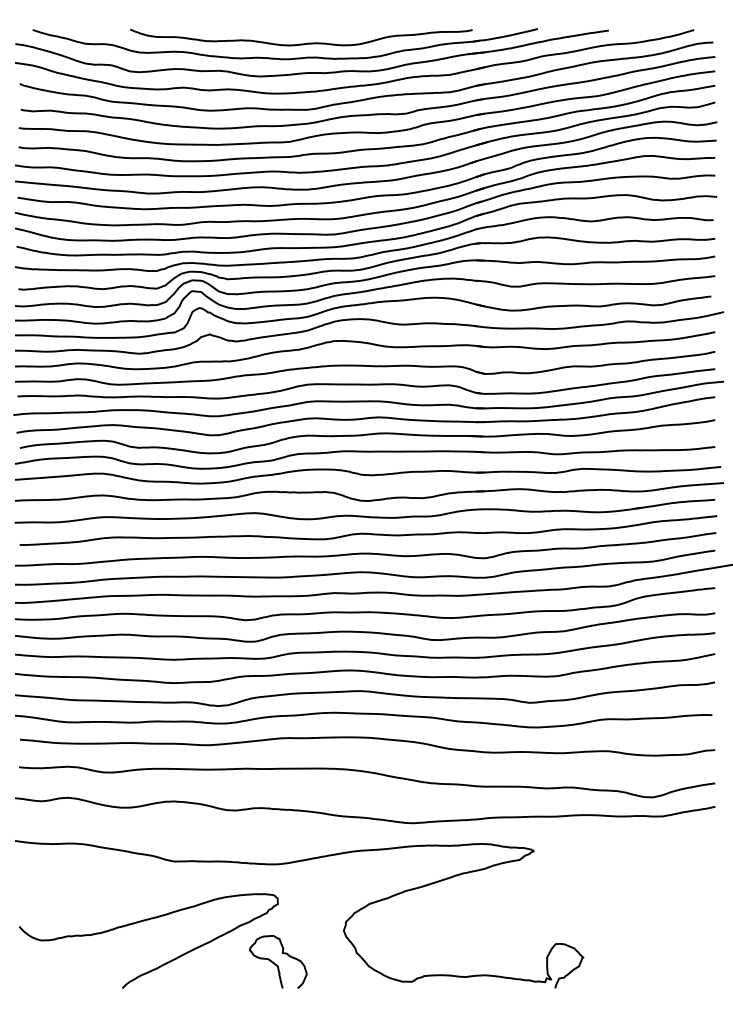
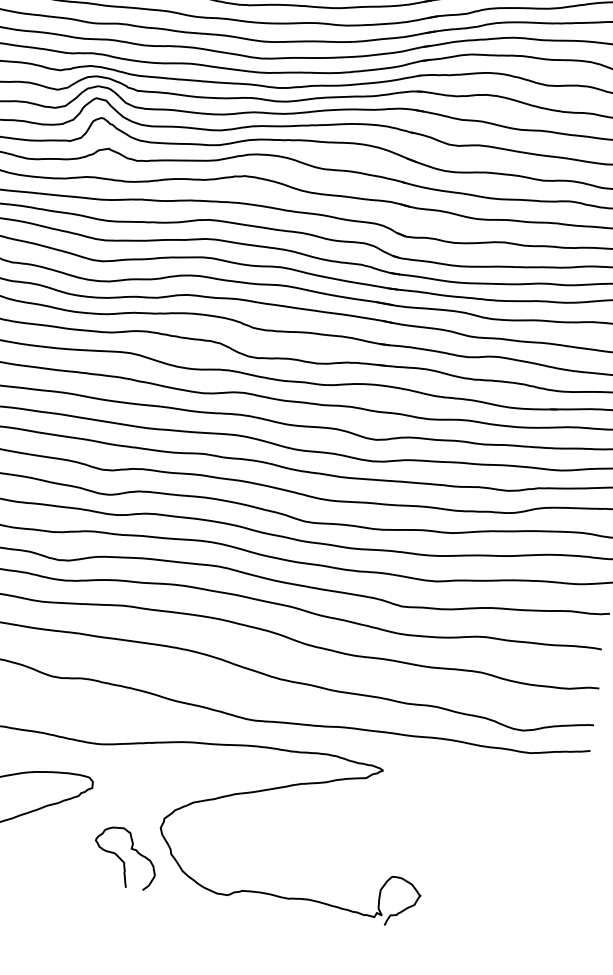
curve: (277, 964) -> (124, 860), moved

